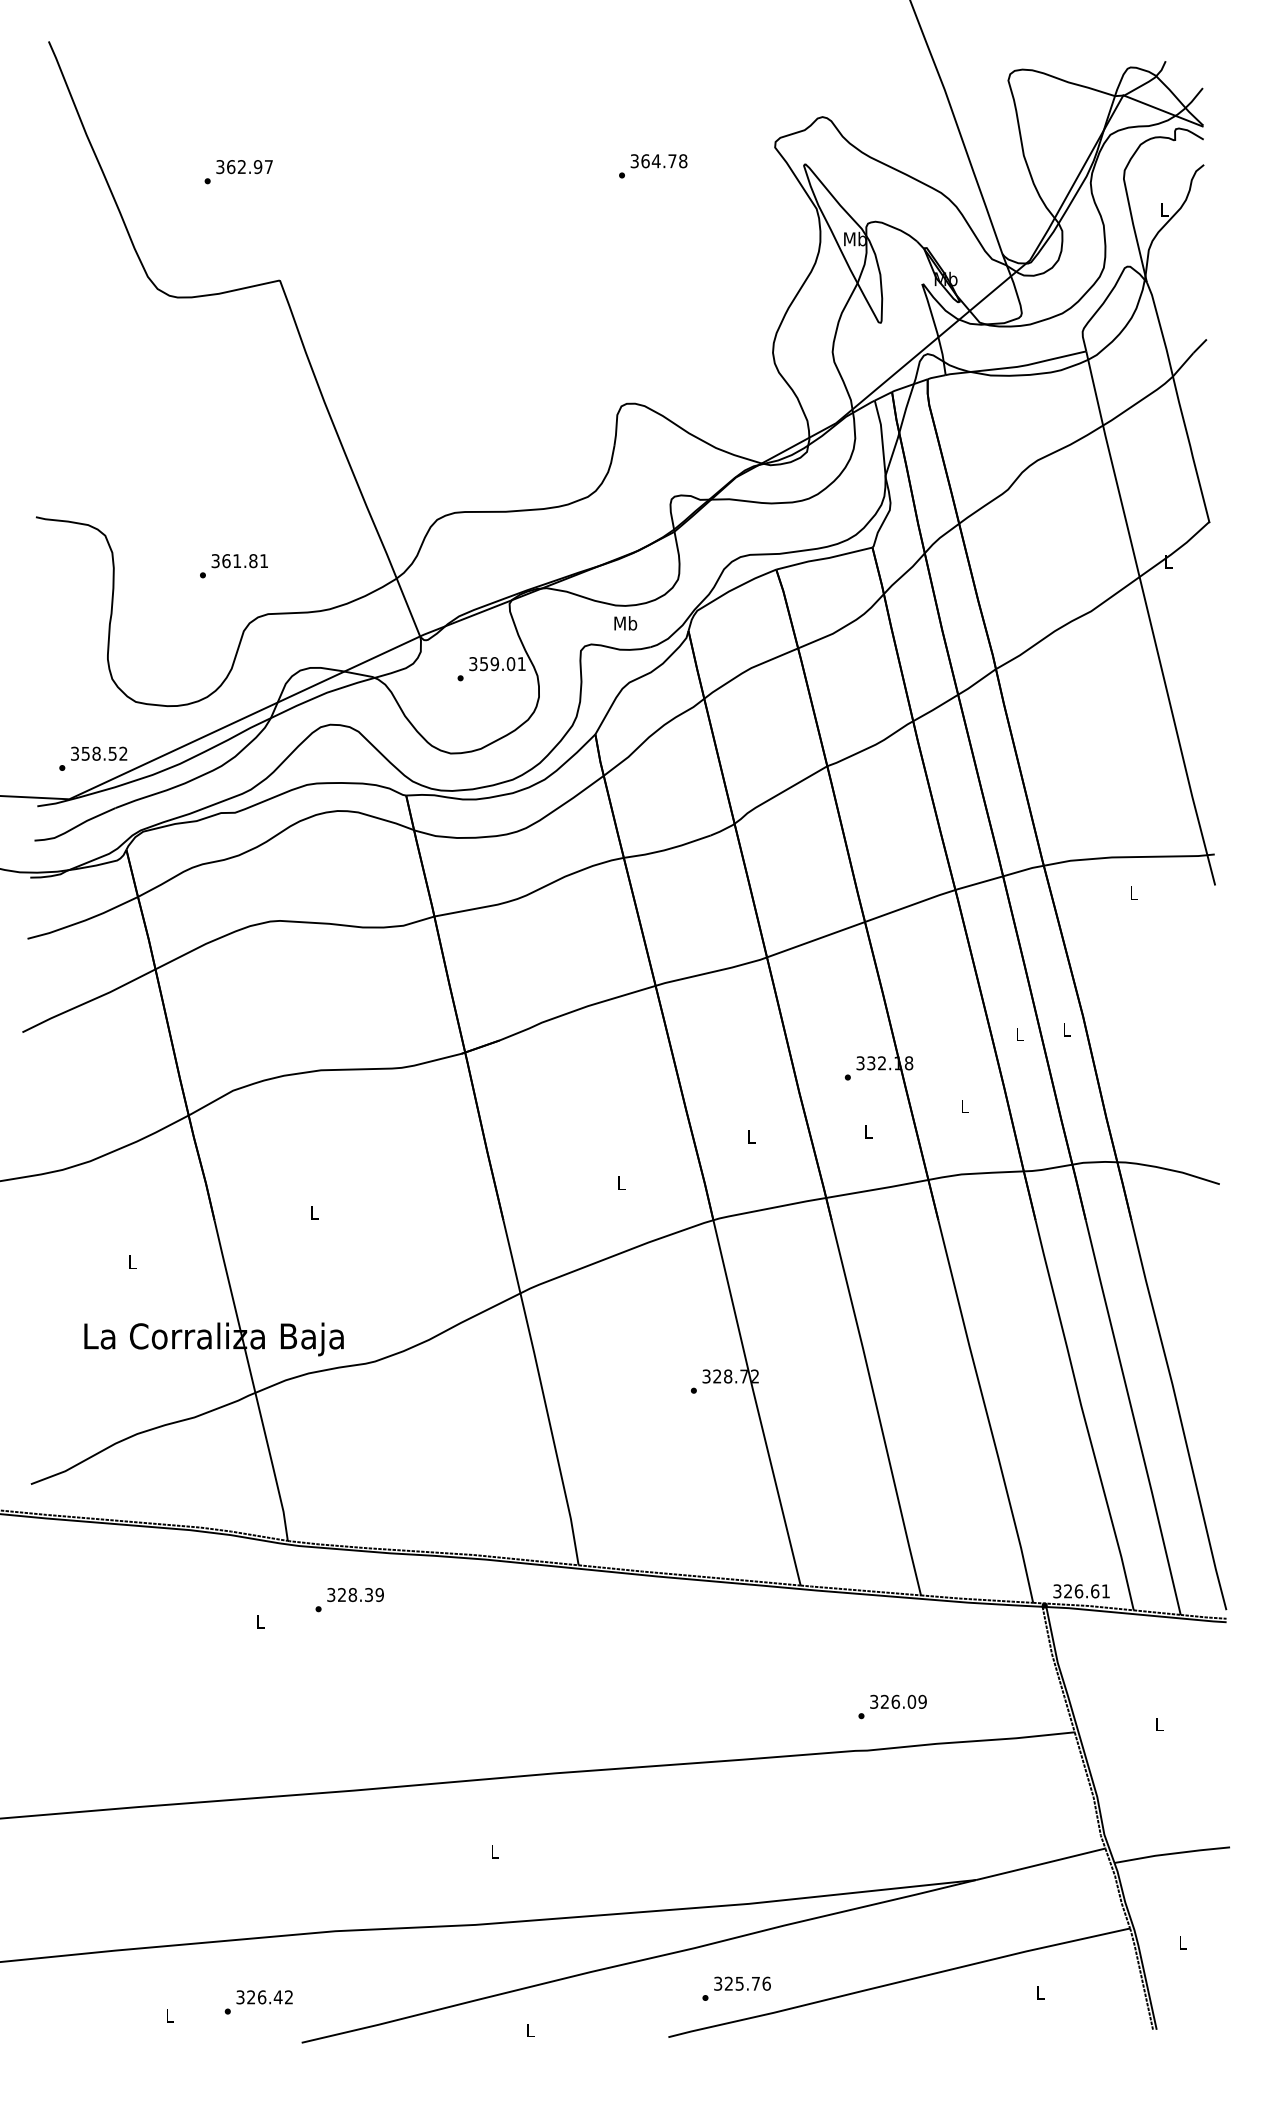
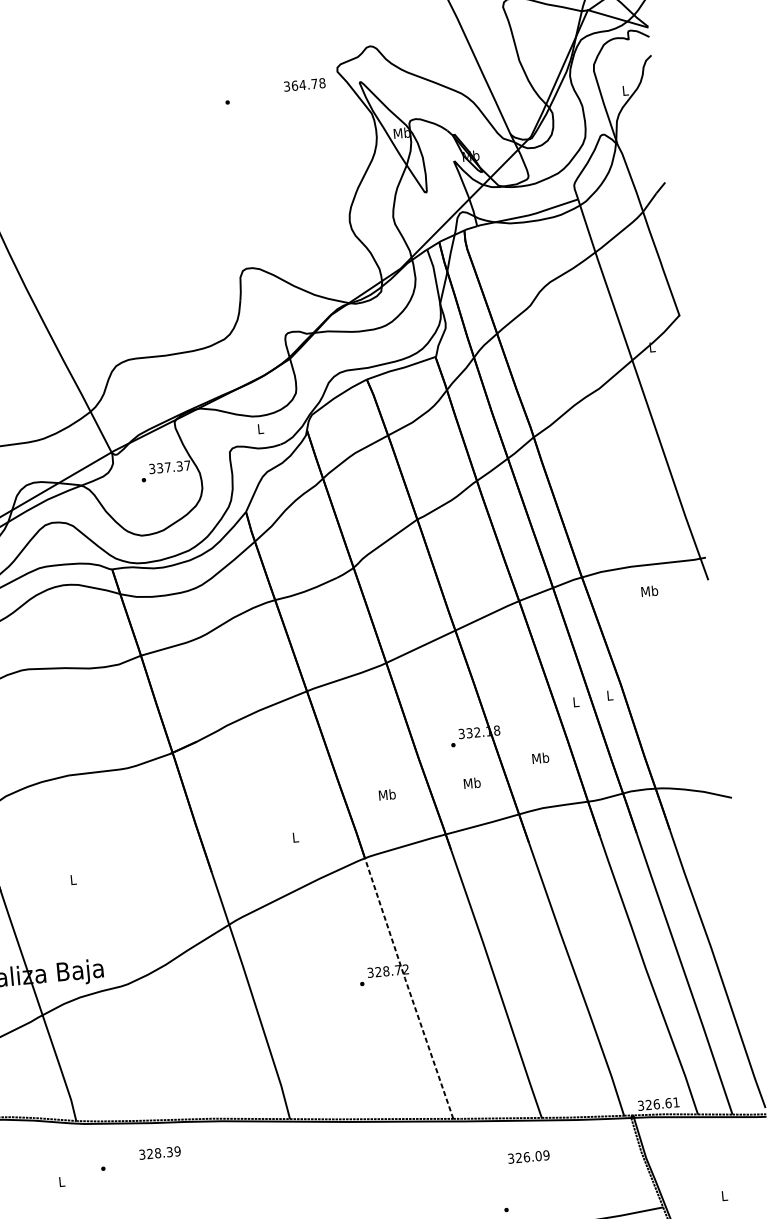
text: (658, 161) -> (304, 85), moved
text: (625, 623) -> (260, 429), Mb -> L
text: (502, 664) -> (173, 467), 359.01 -> 337.37
text: (1133, 892) -> (649, 590), L -> Mb
text: (964, 1106) -> (540, 758), L -> Mb
text: (868, 1131) -> (472, 783), L -> Mb
text: (751, 1136) -> (387, 794), L -> Mb
line: (755, 1402) -> (408, 988), solid -> dashed
text: (355, 1595) -> (159, 1153), moved
text: (898, 1701) -> (528, 1156), moved

